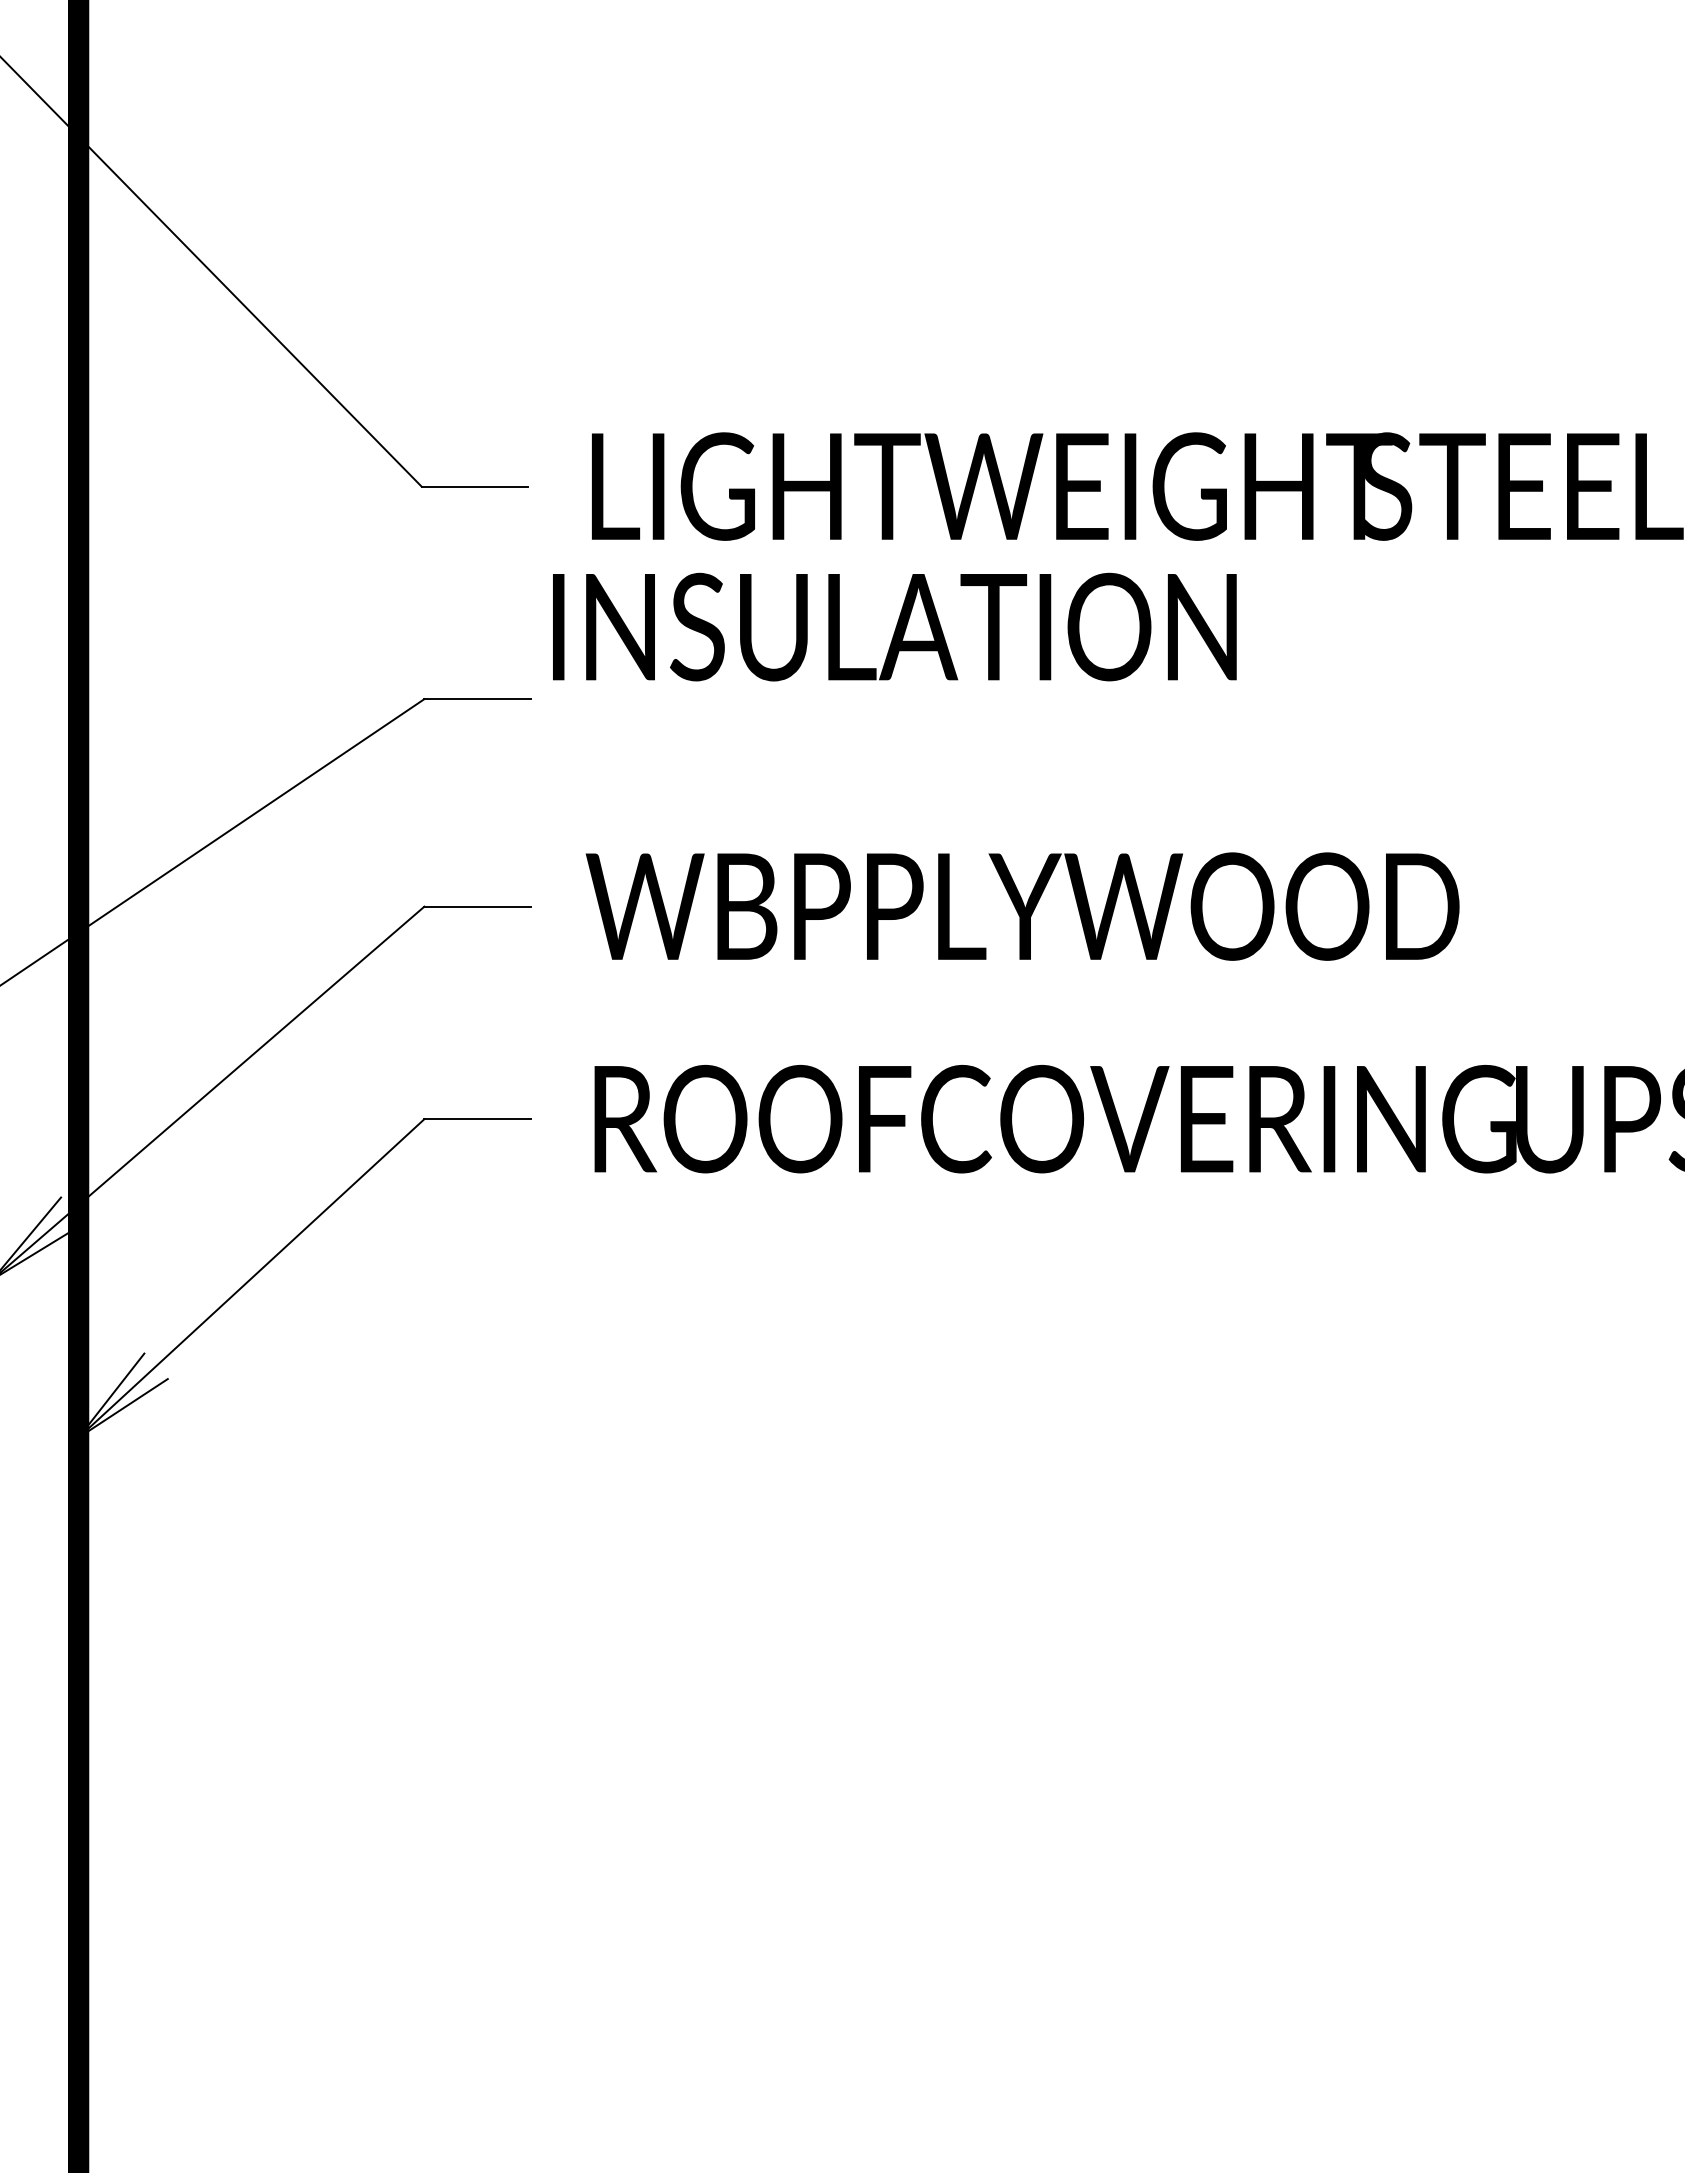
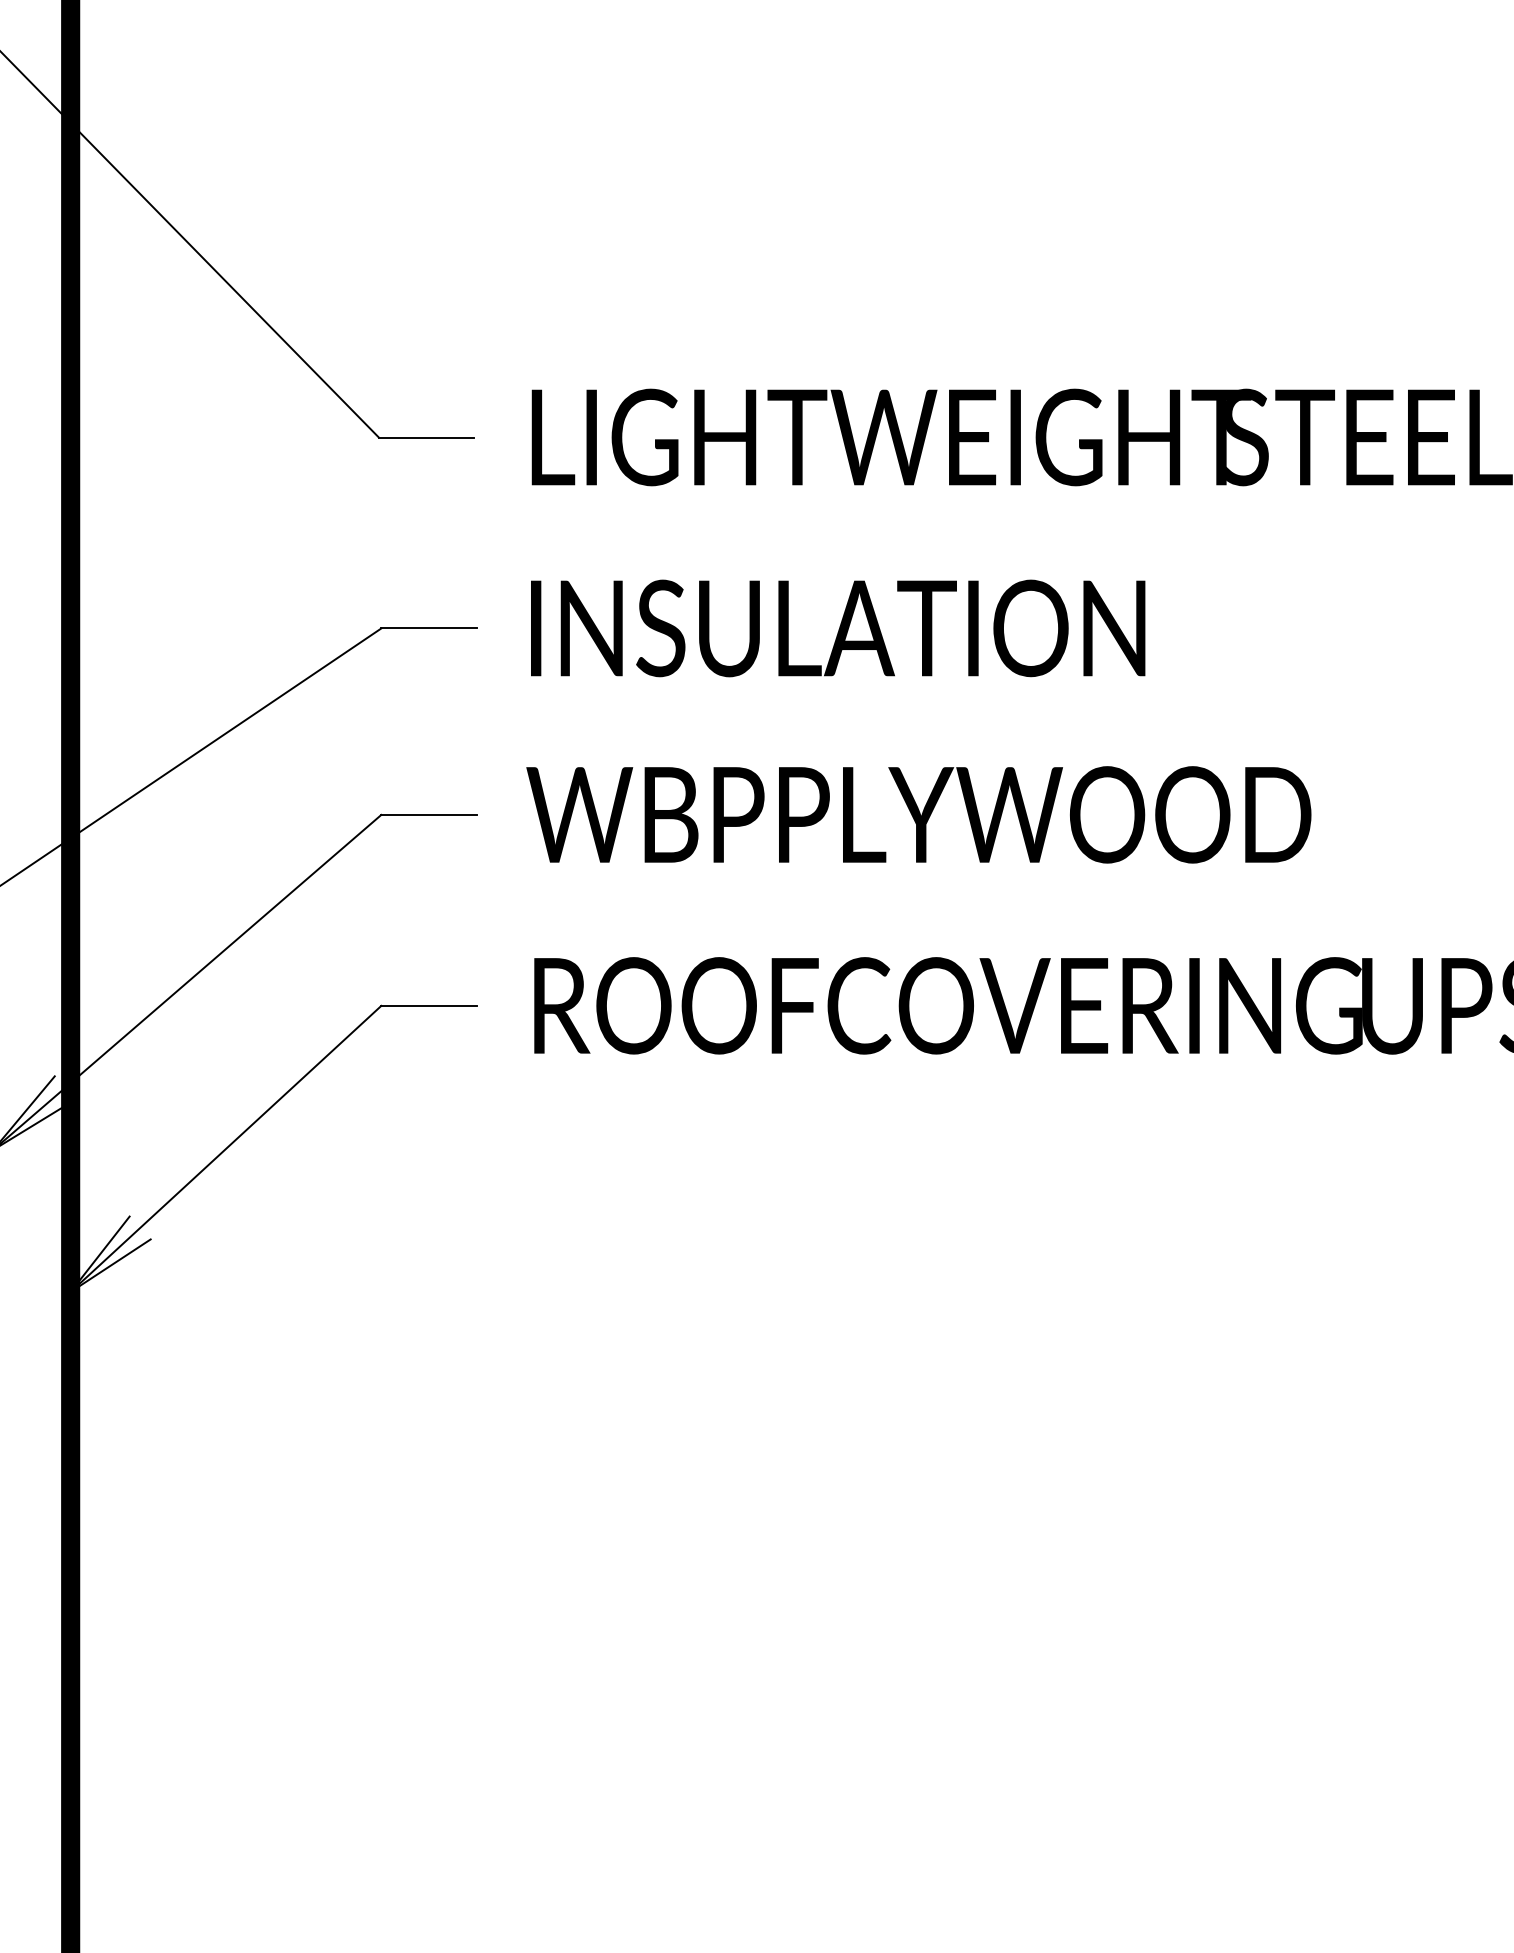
text: (894, 626) -> (837, 627), moved

